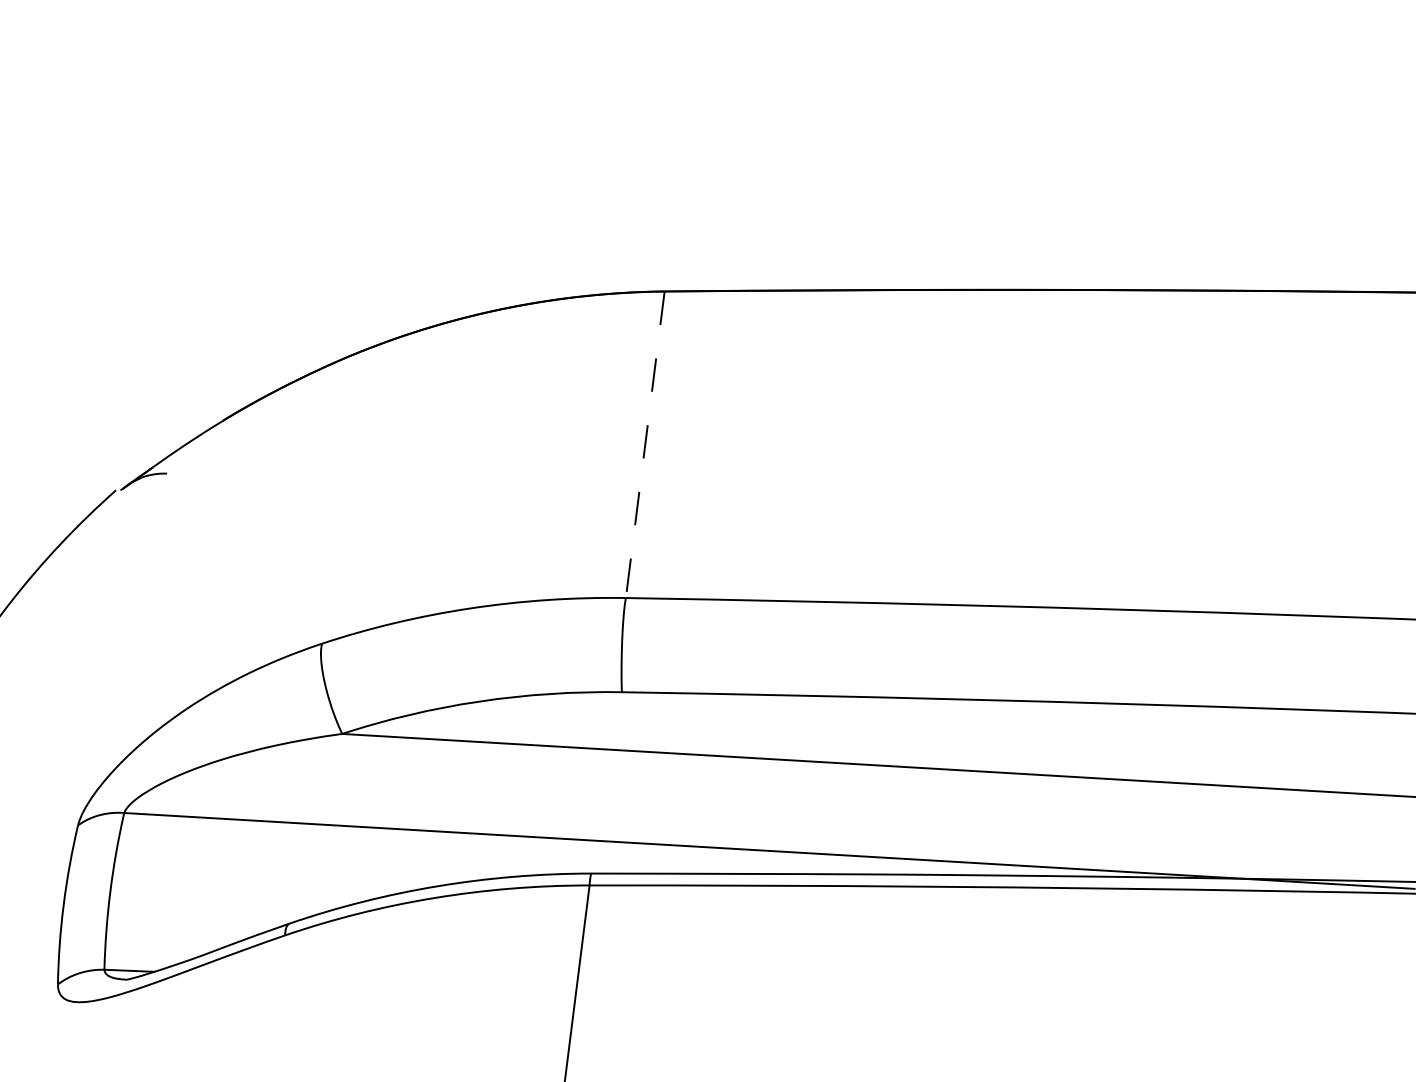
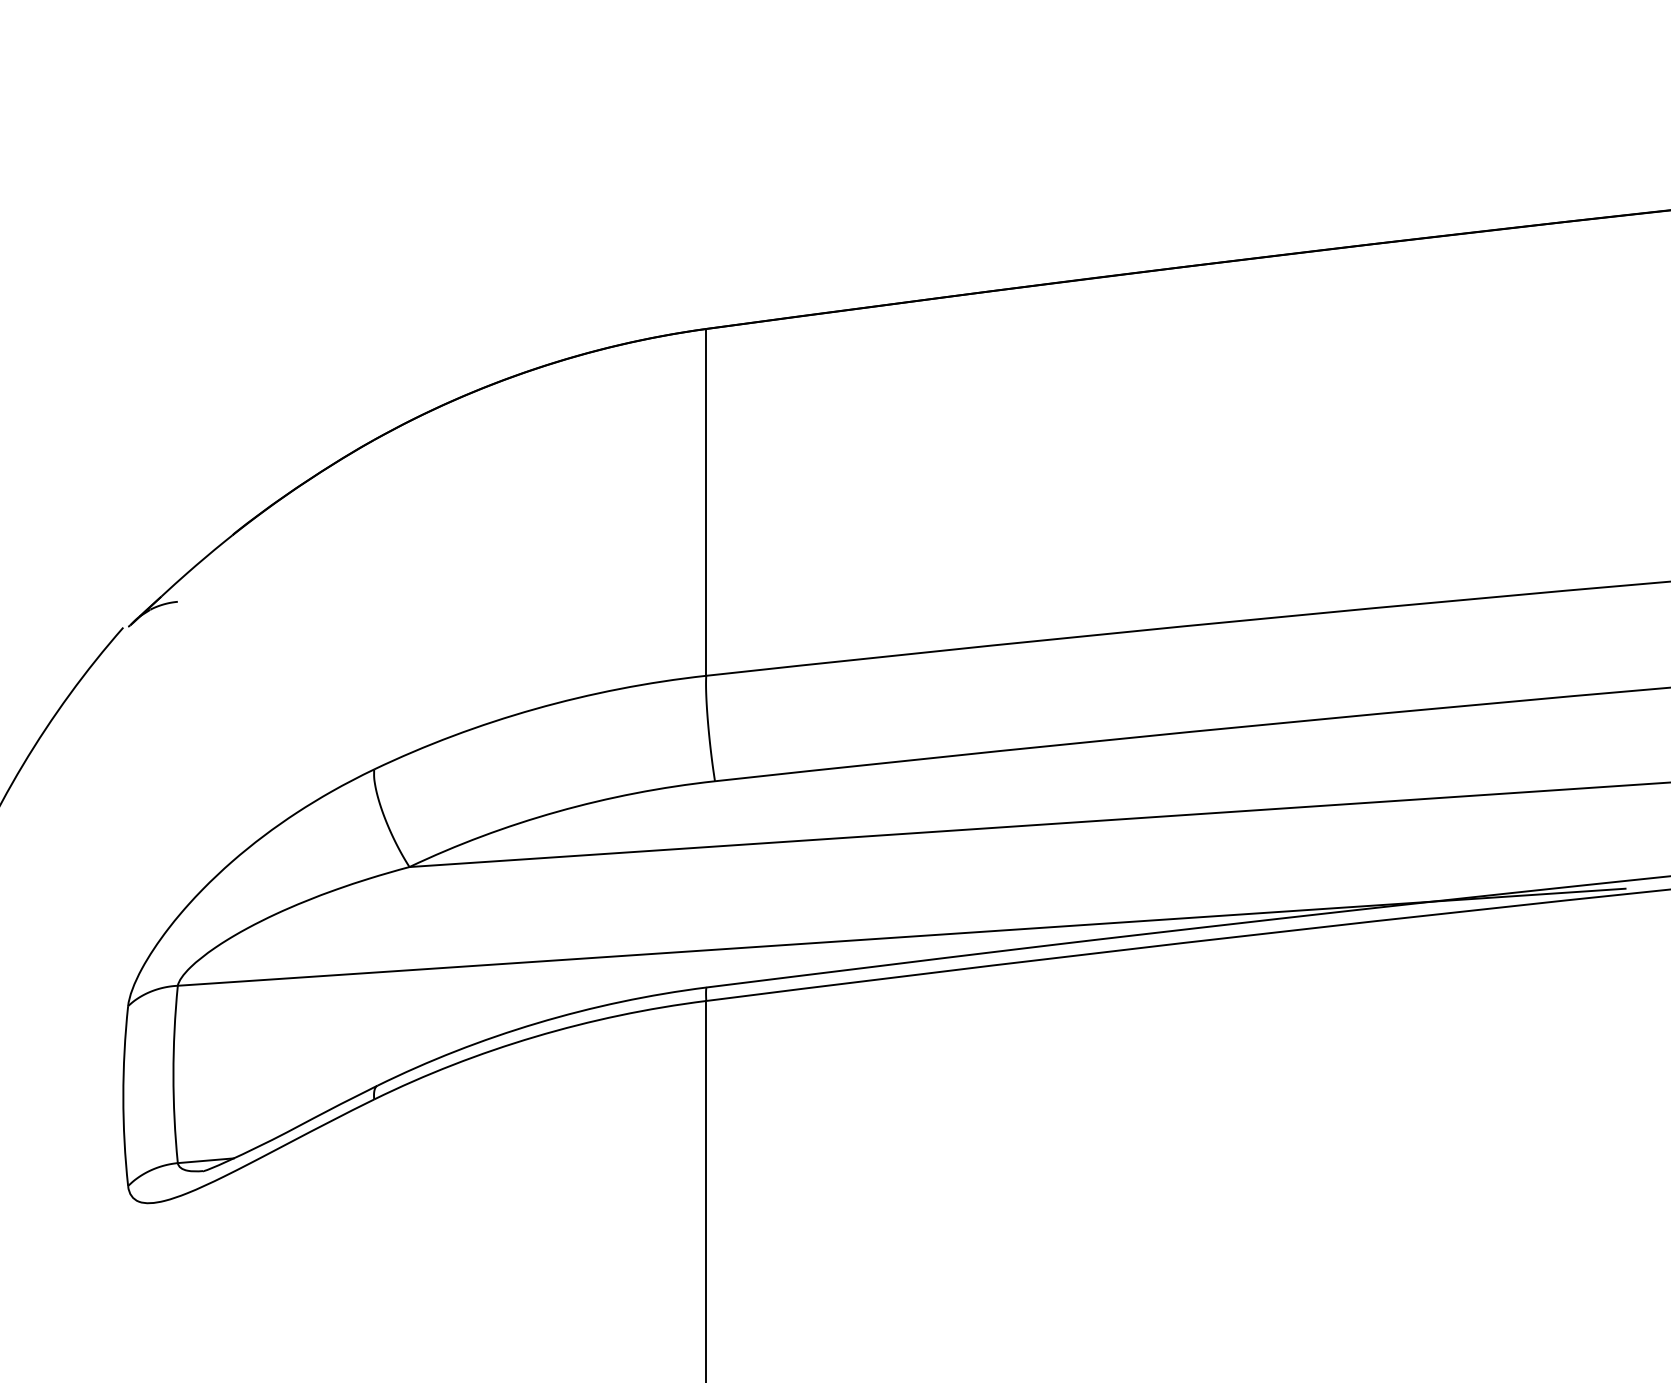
line: (645, 445) -> (706, 503), dashed -> solid

